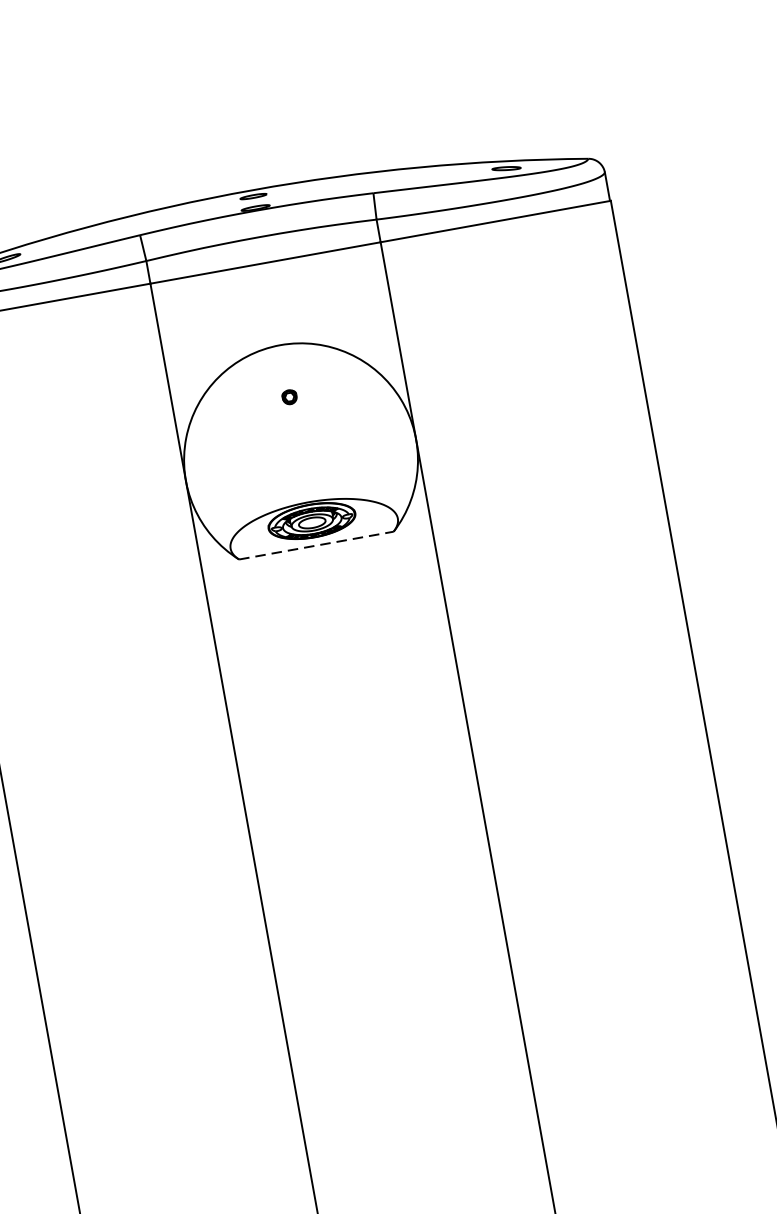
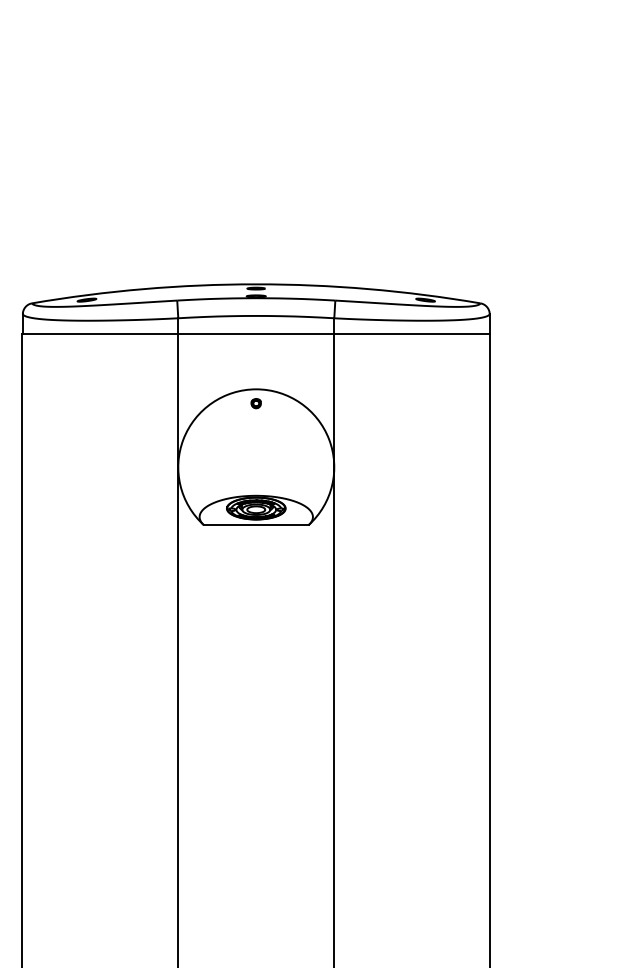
part: (288, 397) -> (255, 403), moved
line: (316, 546) -> (256, 525), dashed -> solid

